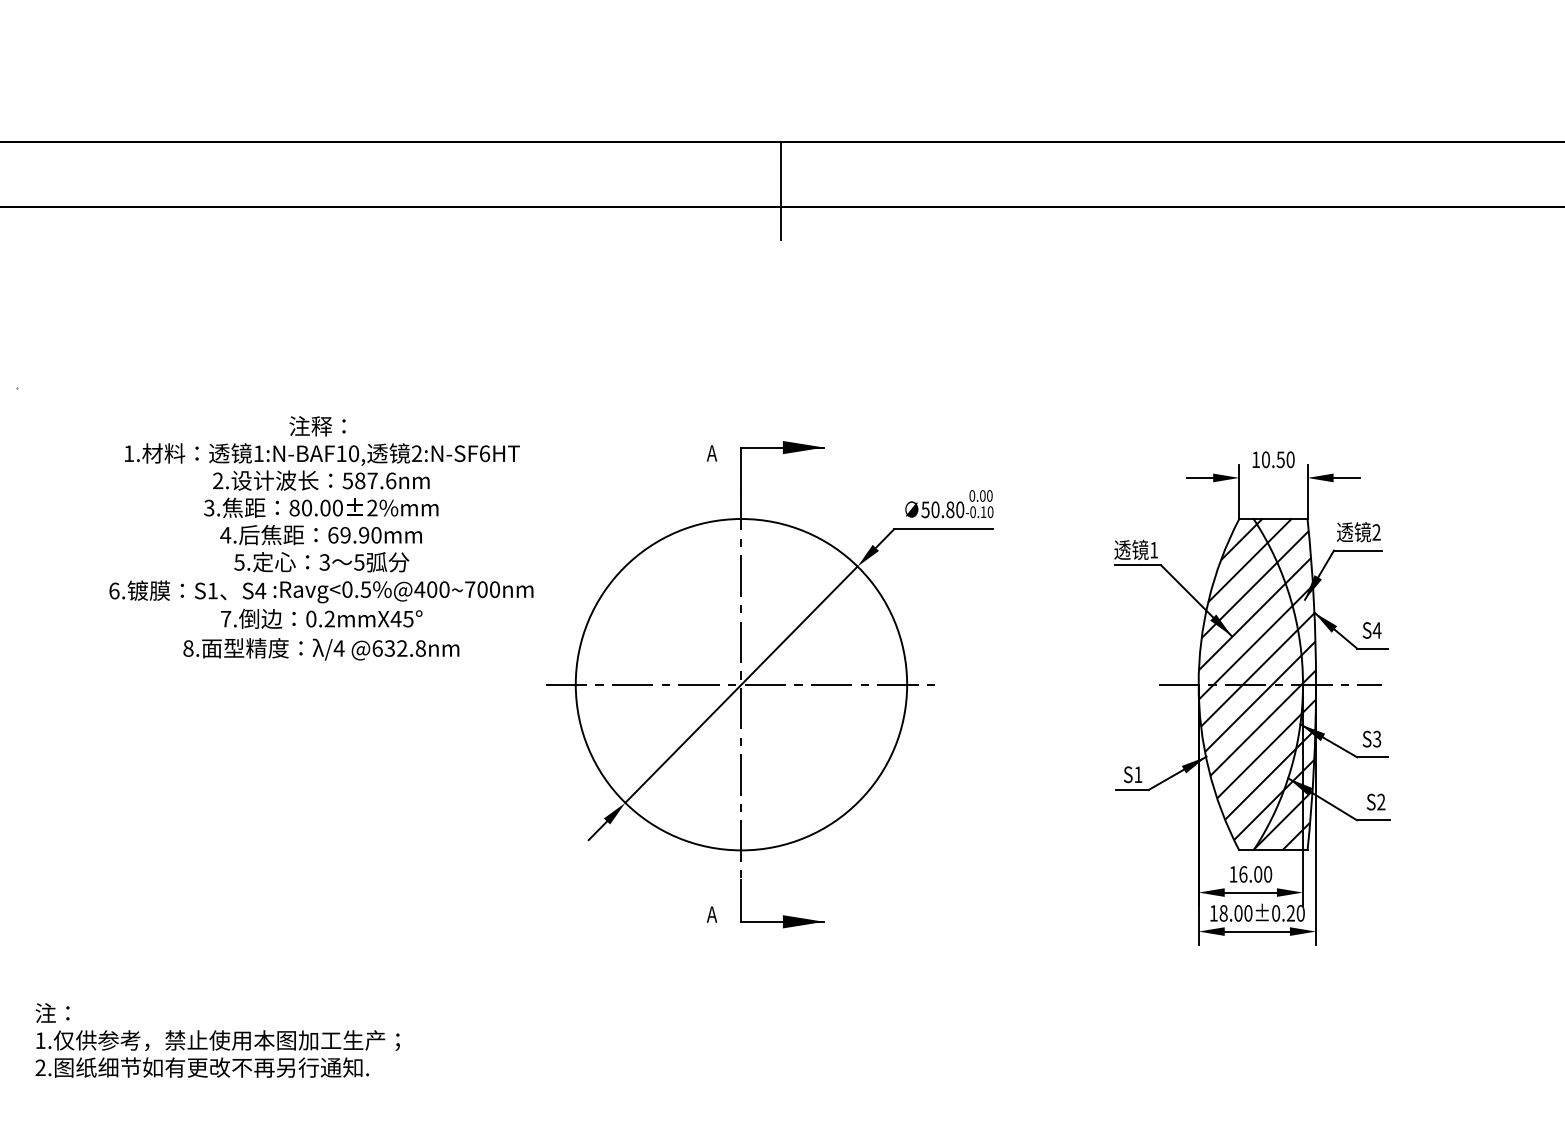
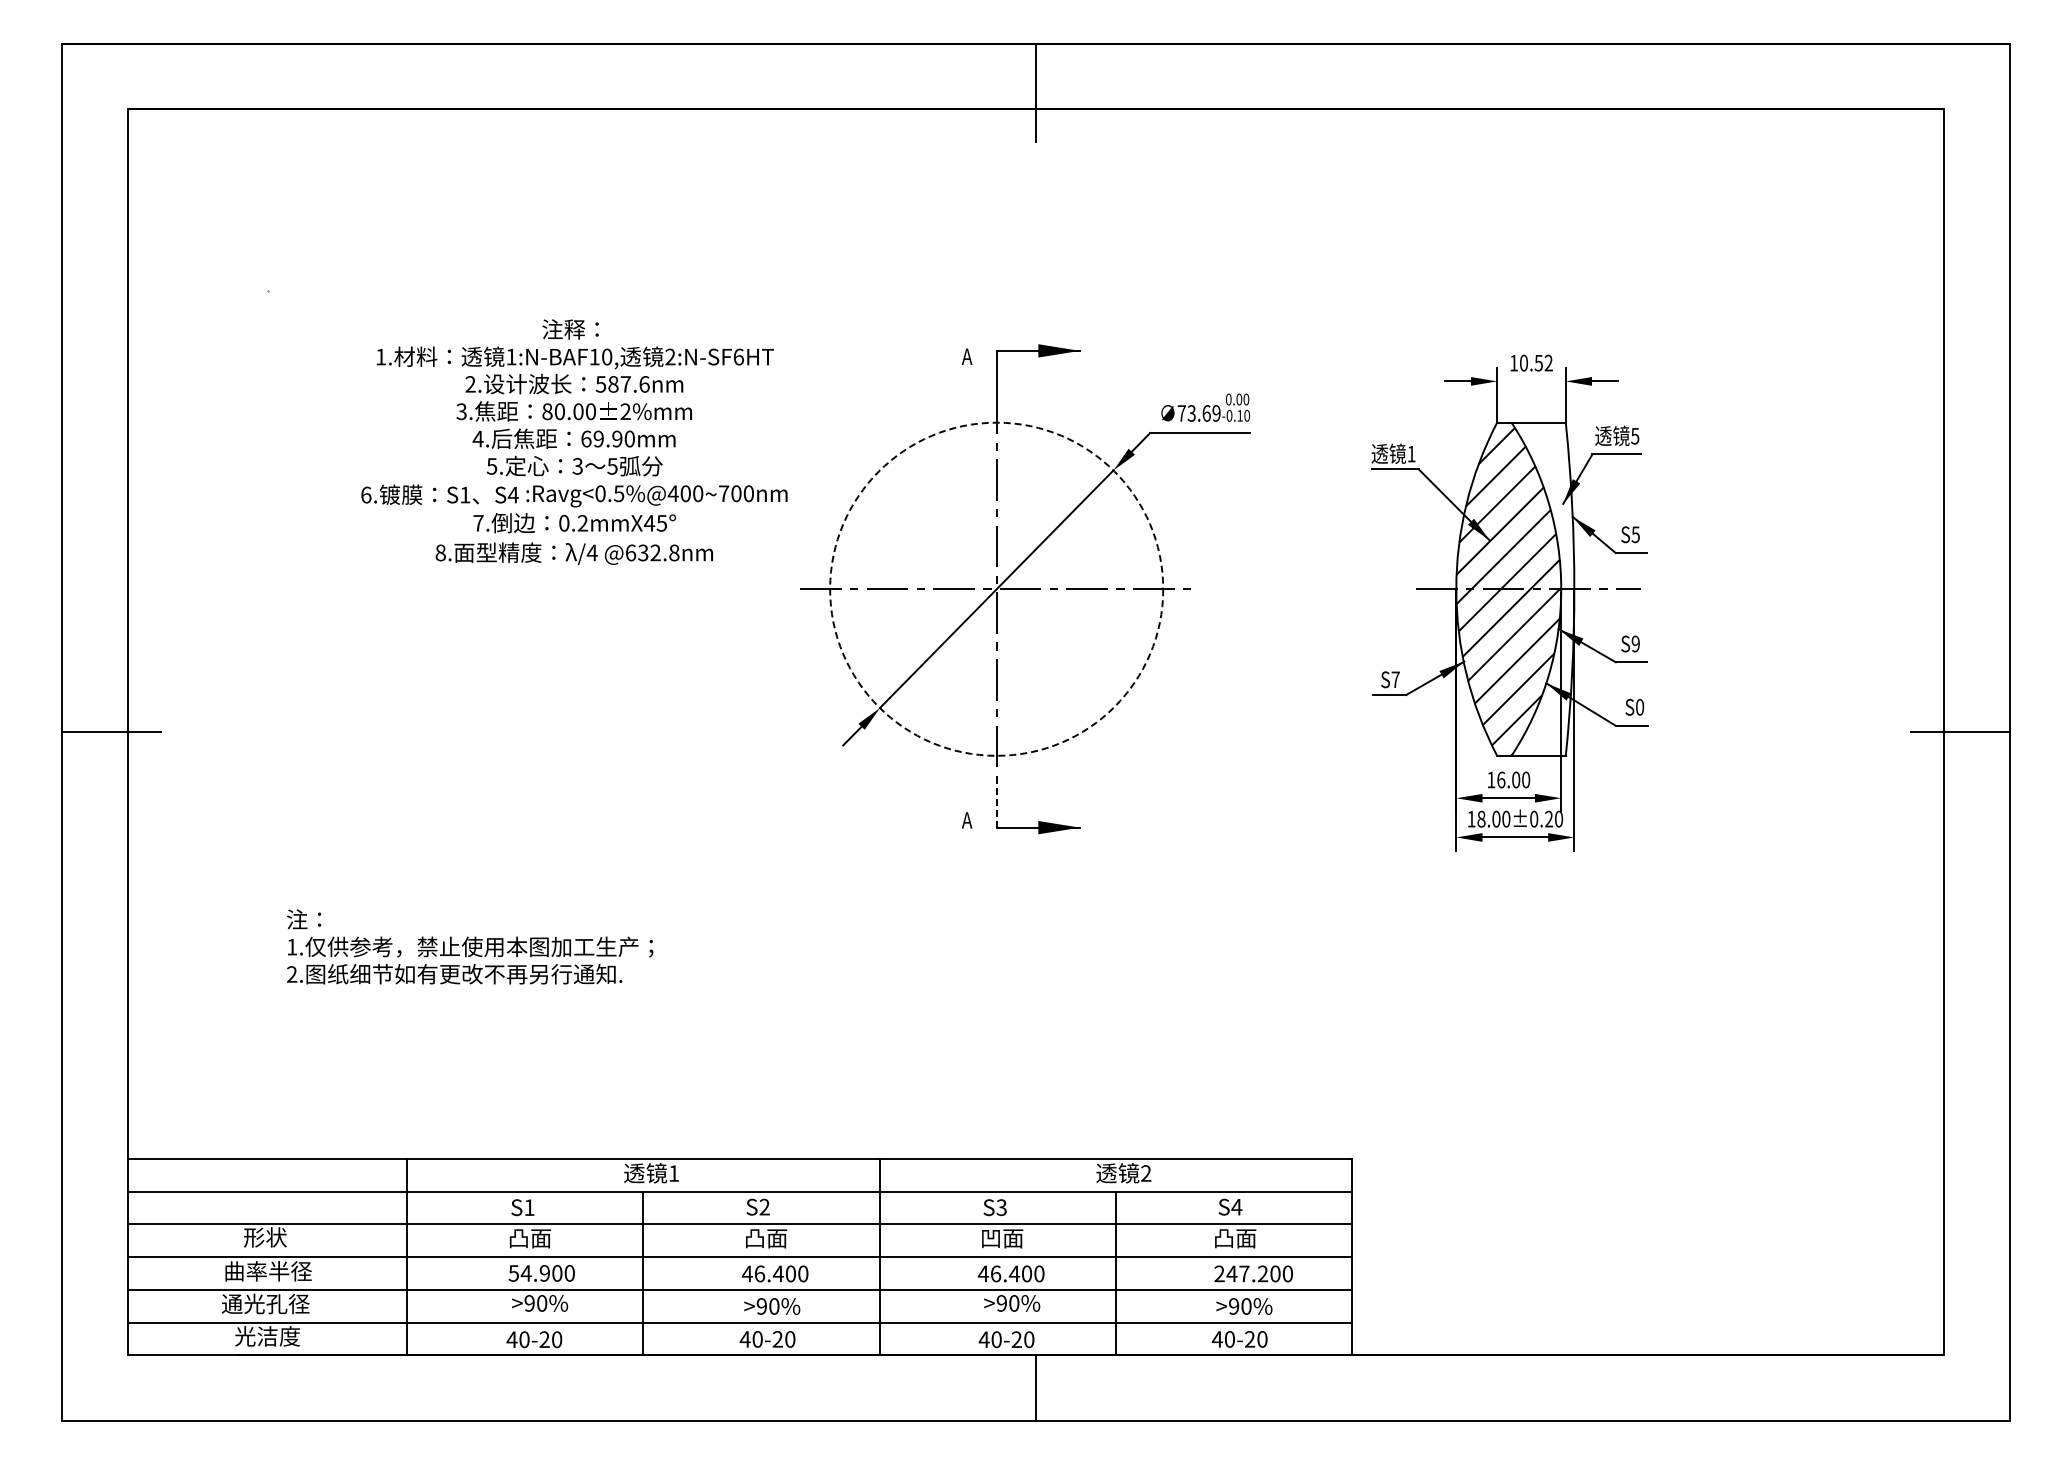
text: (1290, 459) -> (1548, 362), 10.50 -> 10.52
text: (942, 509) -> (1198, 413), 50.80 -> 73.69
text: (1376, 531) -> (1635, 435), 2 -> 5
text: (1376, 630) -> (1635, 534), S4 -> S5
circle: (741, 683) -> (996, 588), solid -> dashed
hatch: (1284, 683) -> (1542, 588), removed
text: (1376, 739) -> (1635, 644), S3 -> S9
text: (1138, 774) -> (1395, 679), S1 -> S7
text: (1381, 802) -> (1640, 707), S2 -> S0
line: (741, 900) -> (996, 806), solid -> dashed

